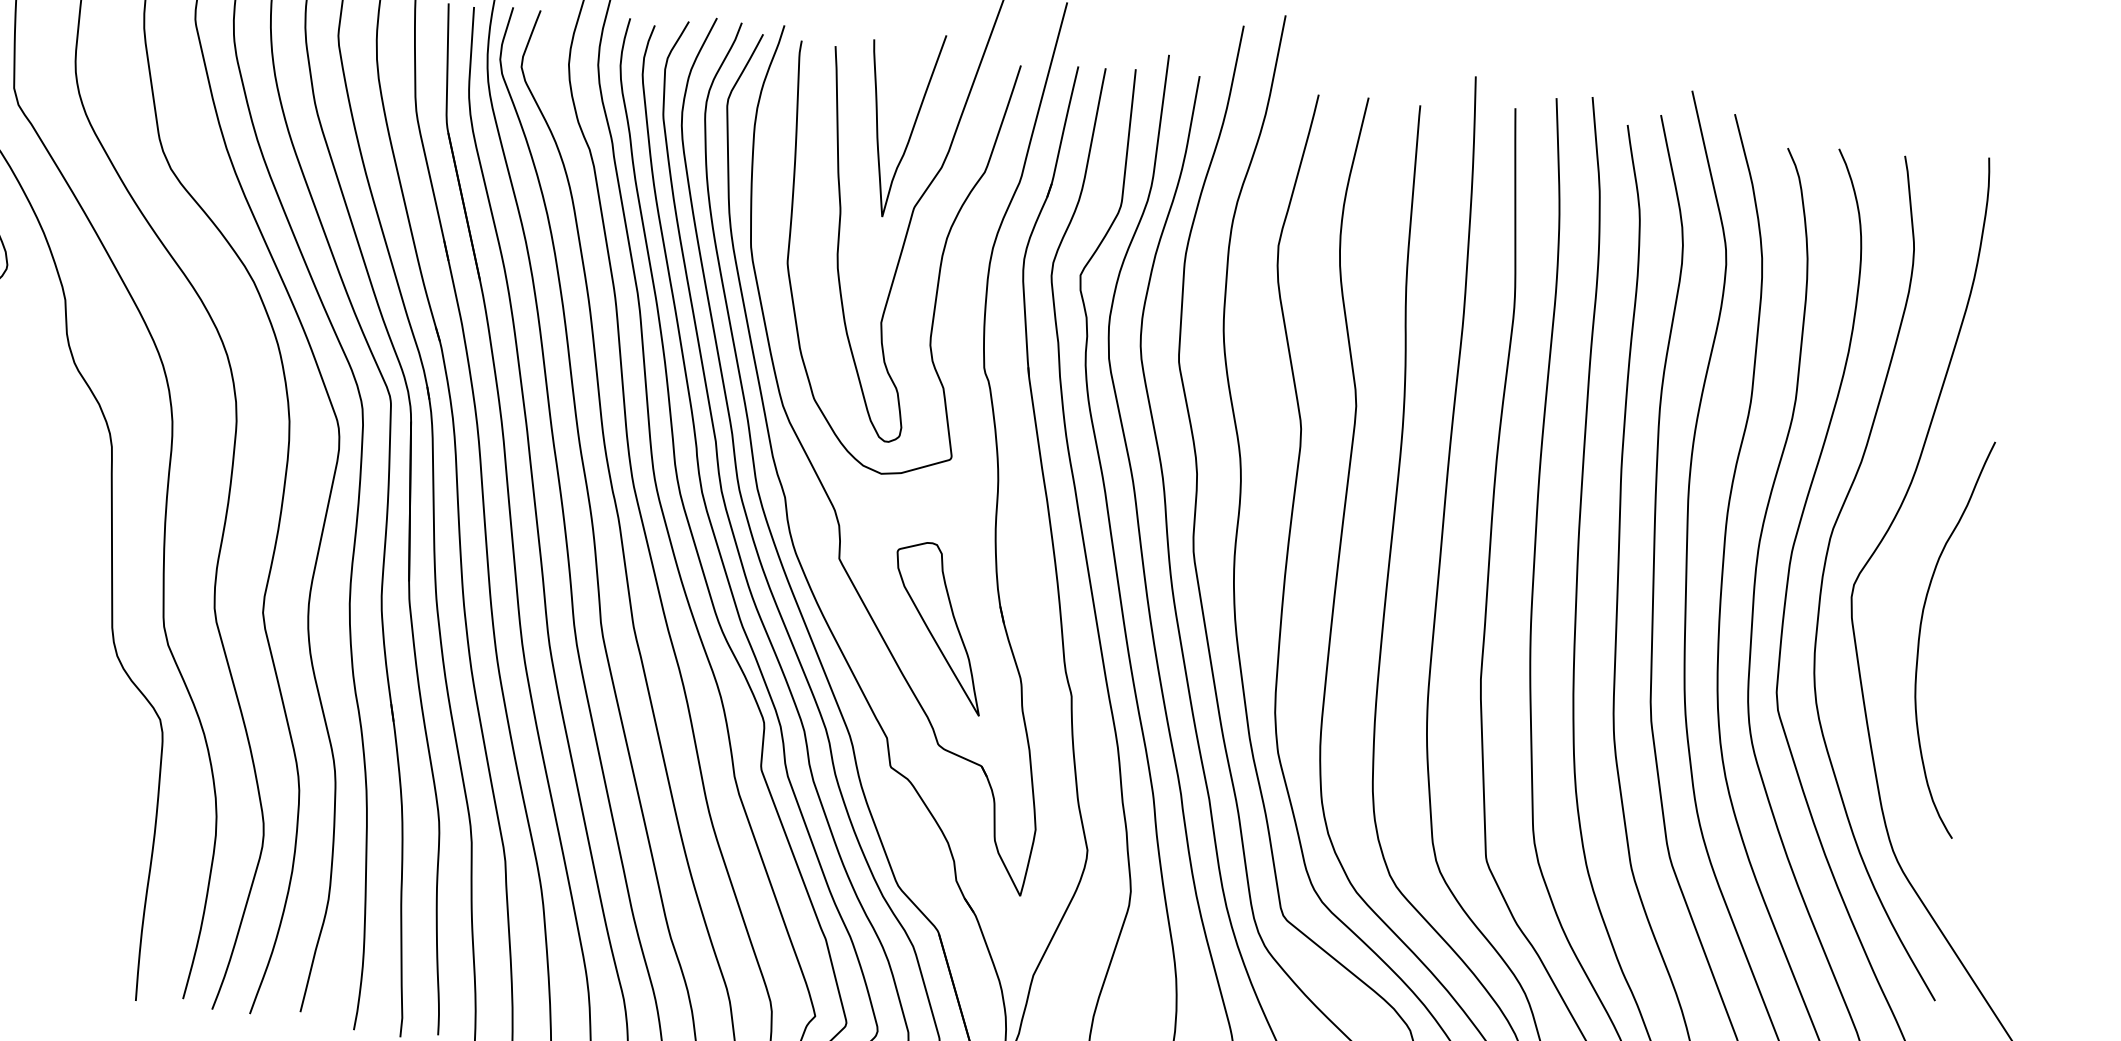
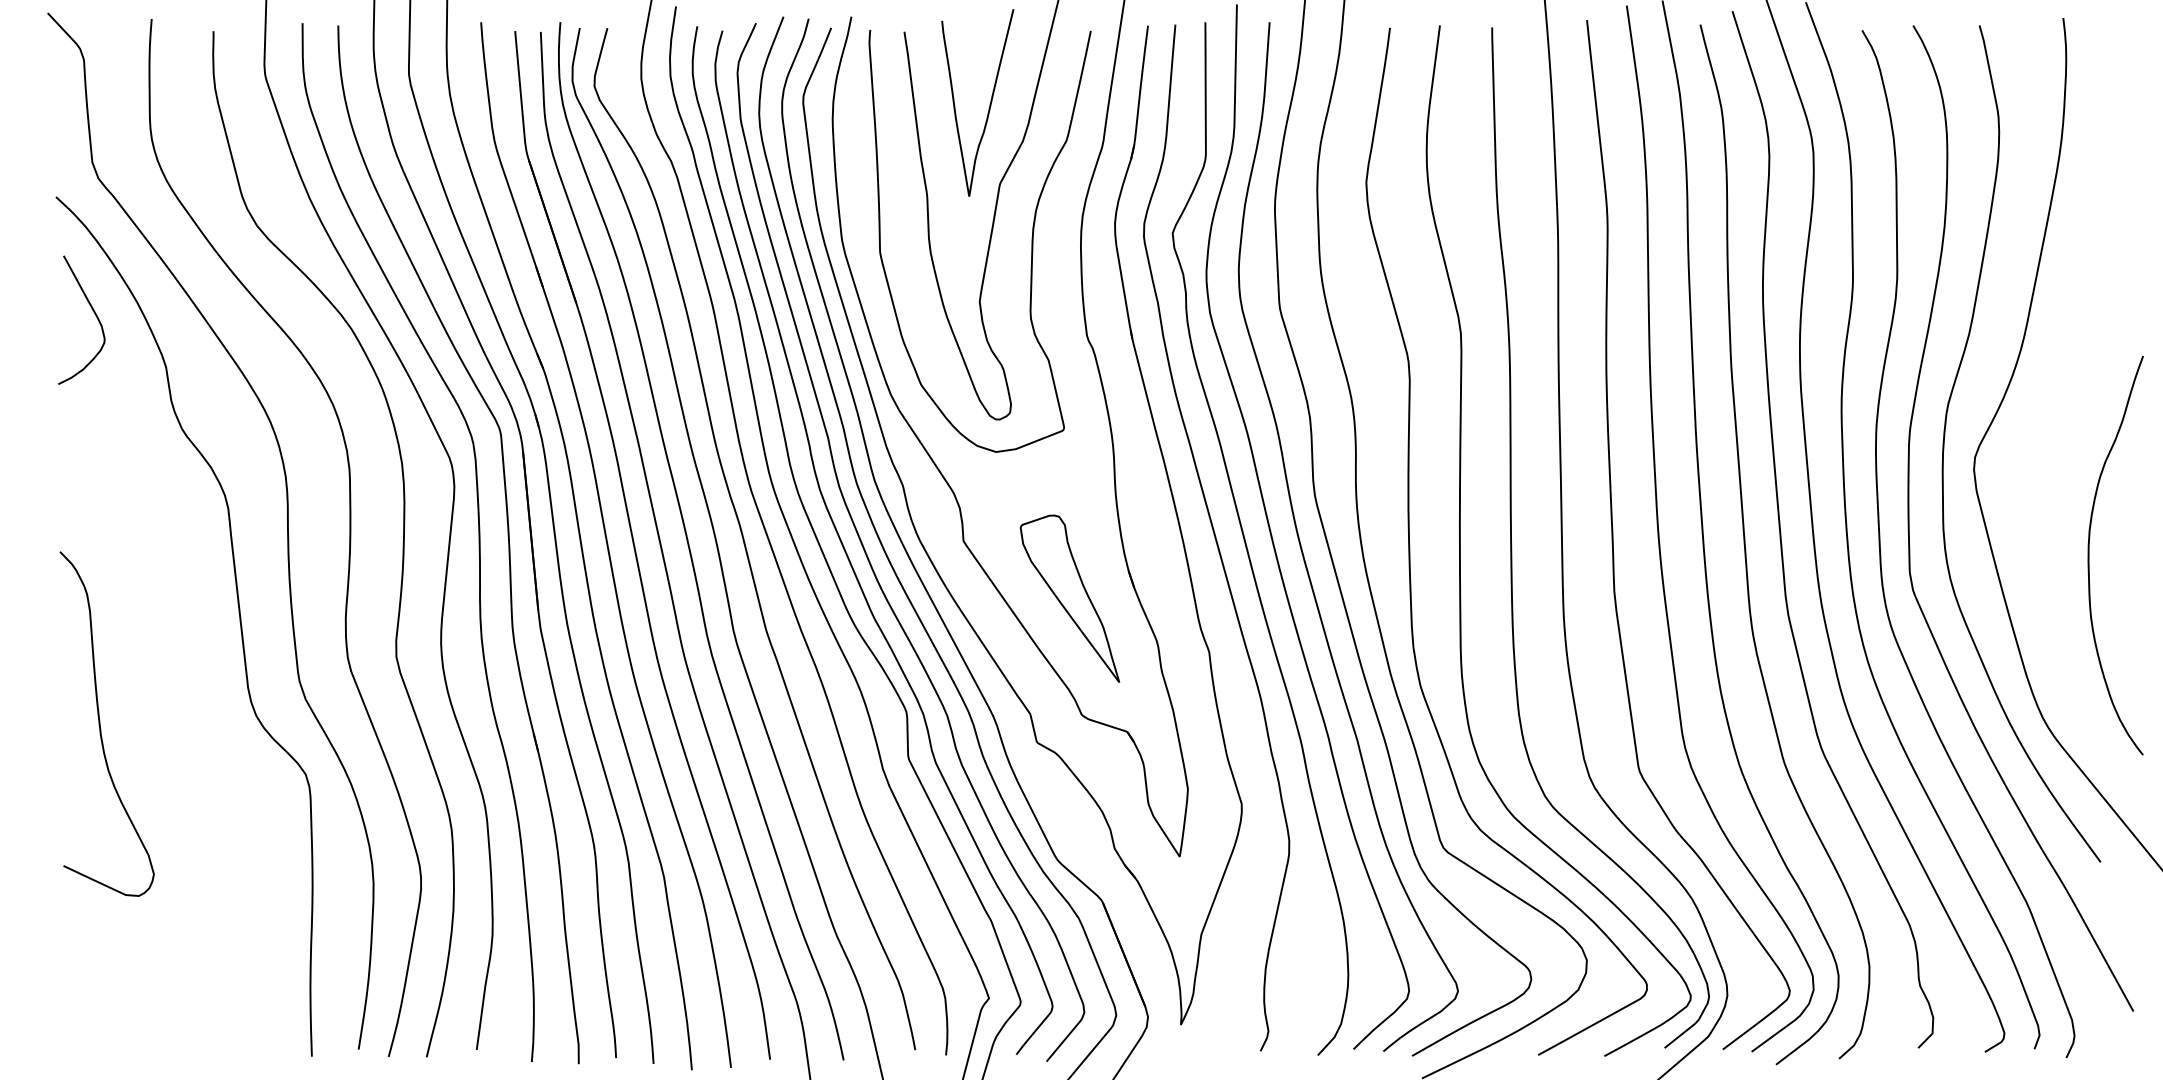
curve: (1920, 634) -> (2089, 555), moved

